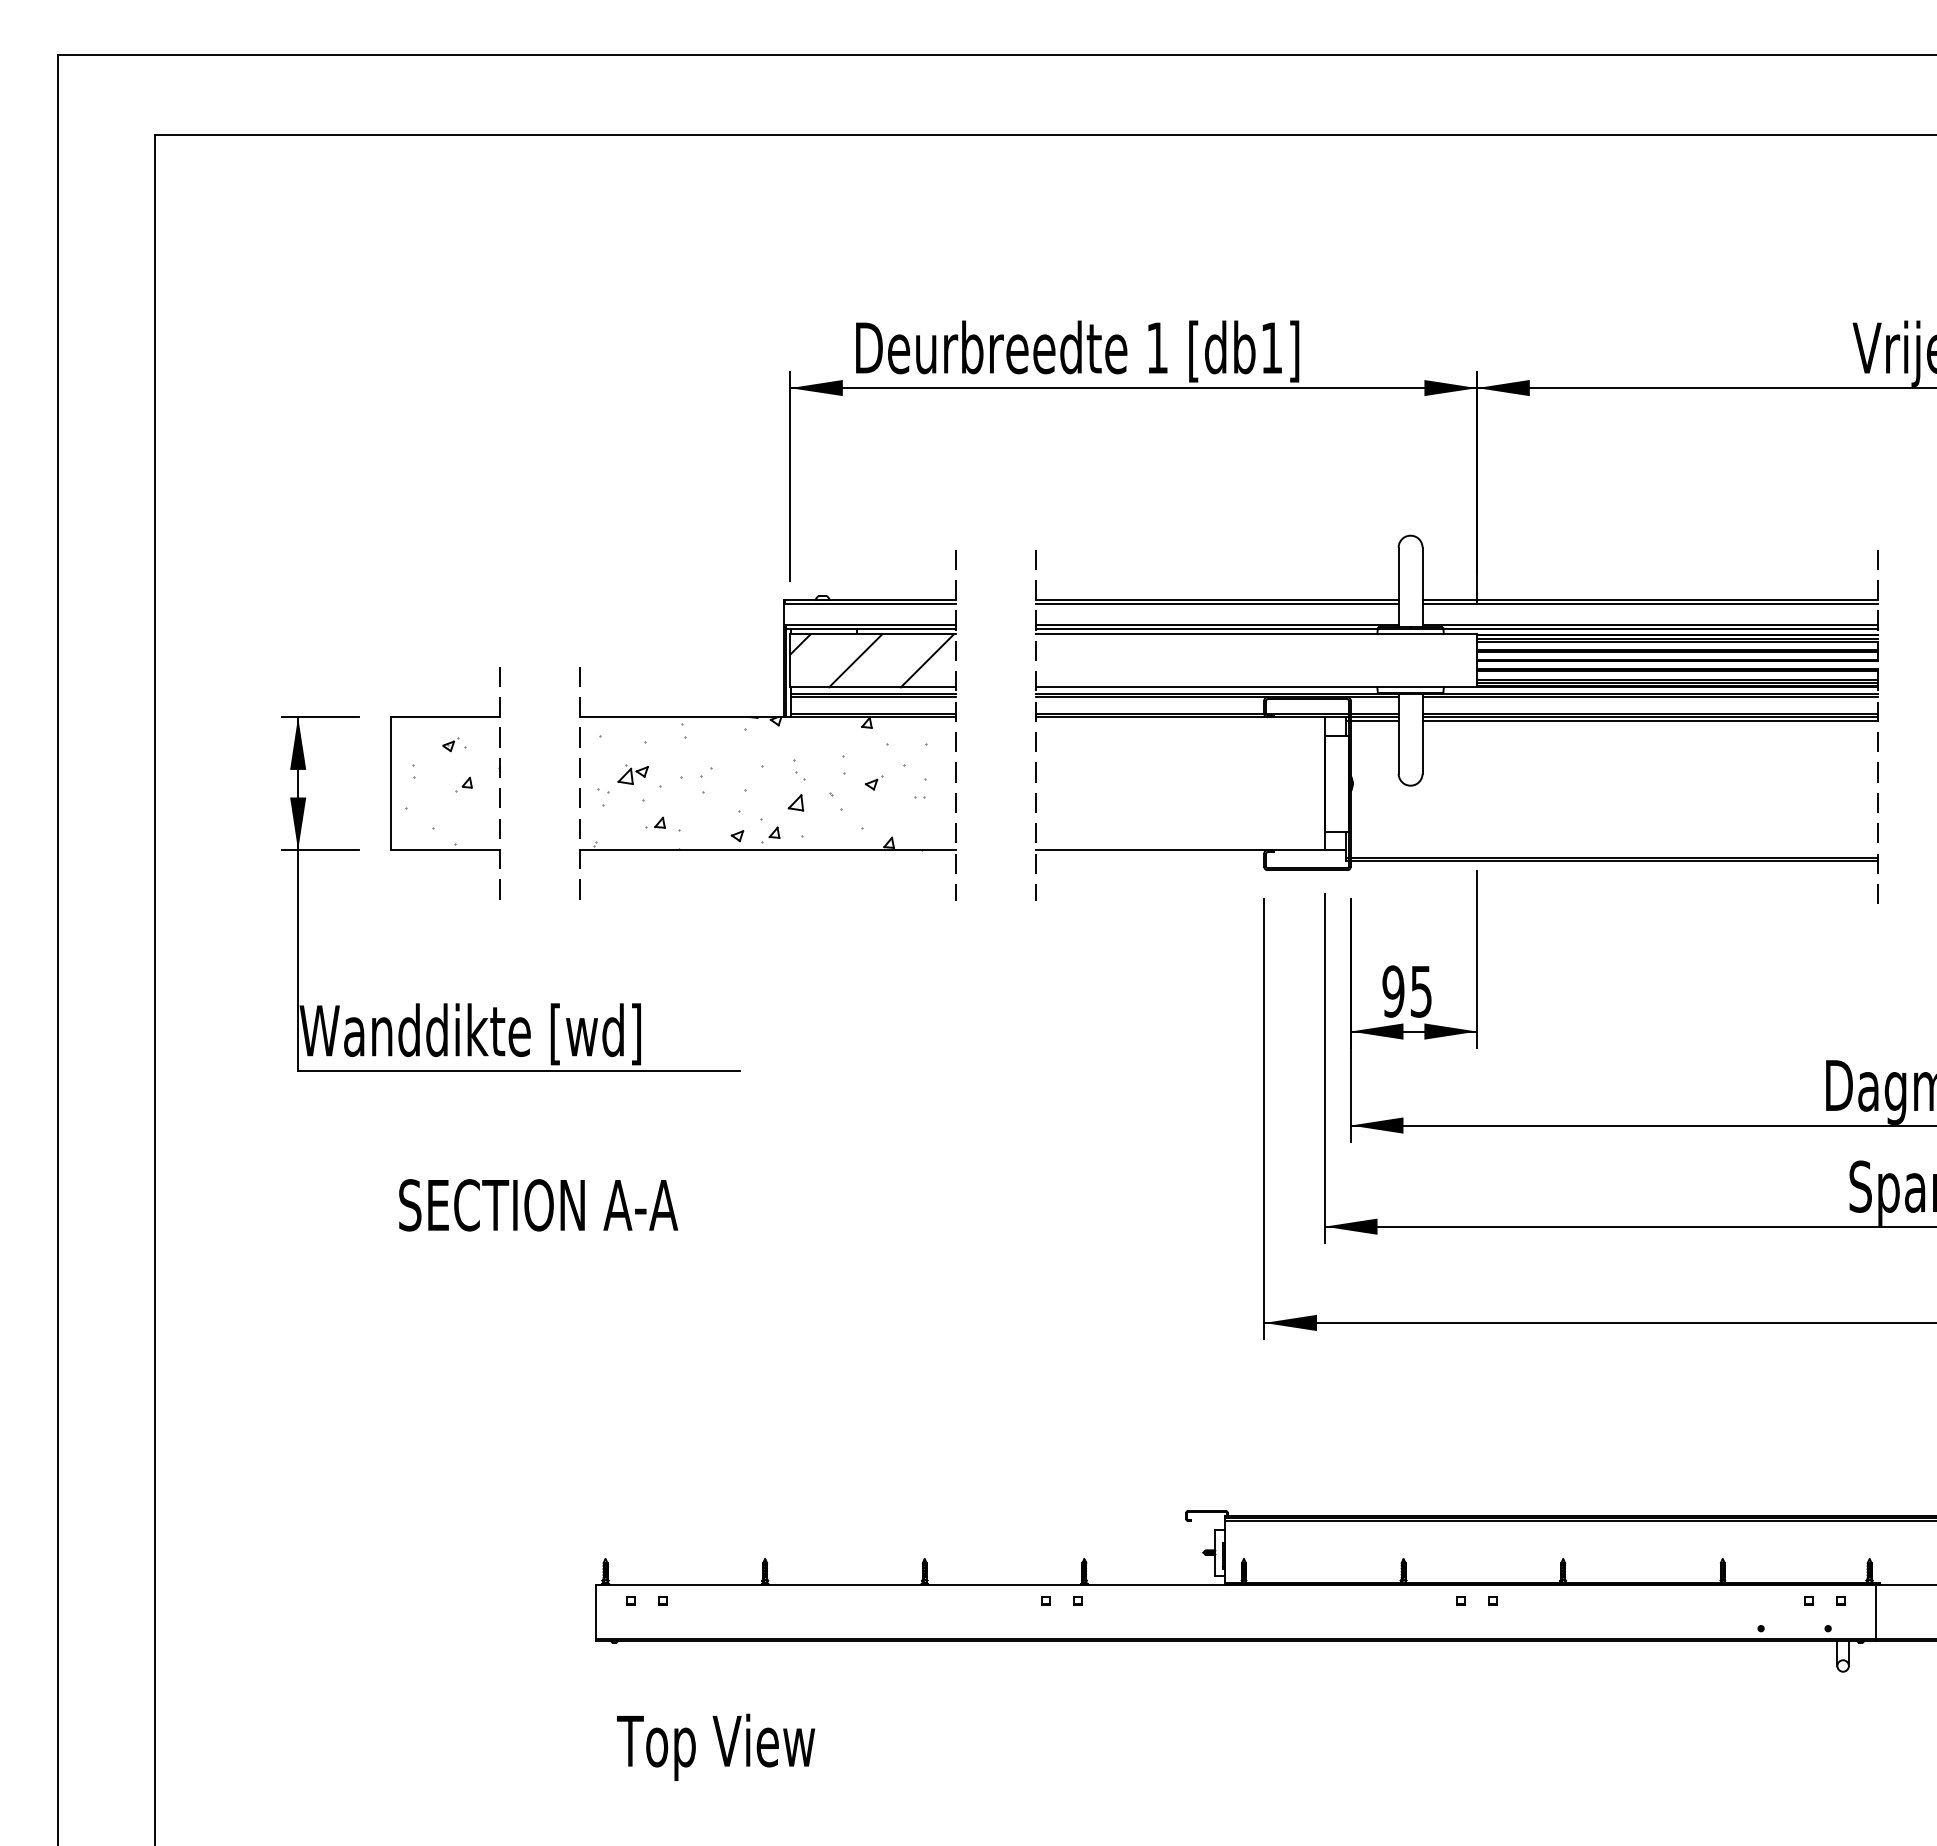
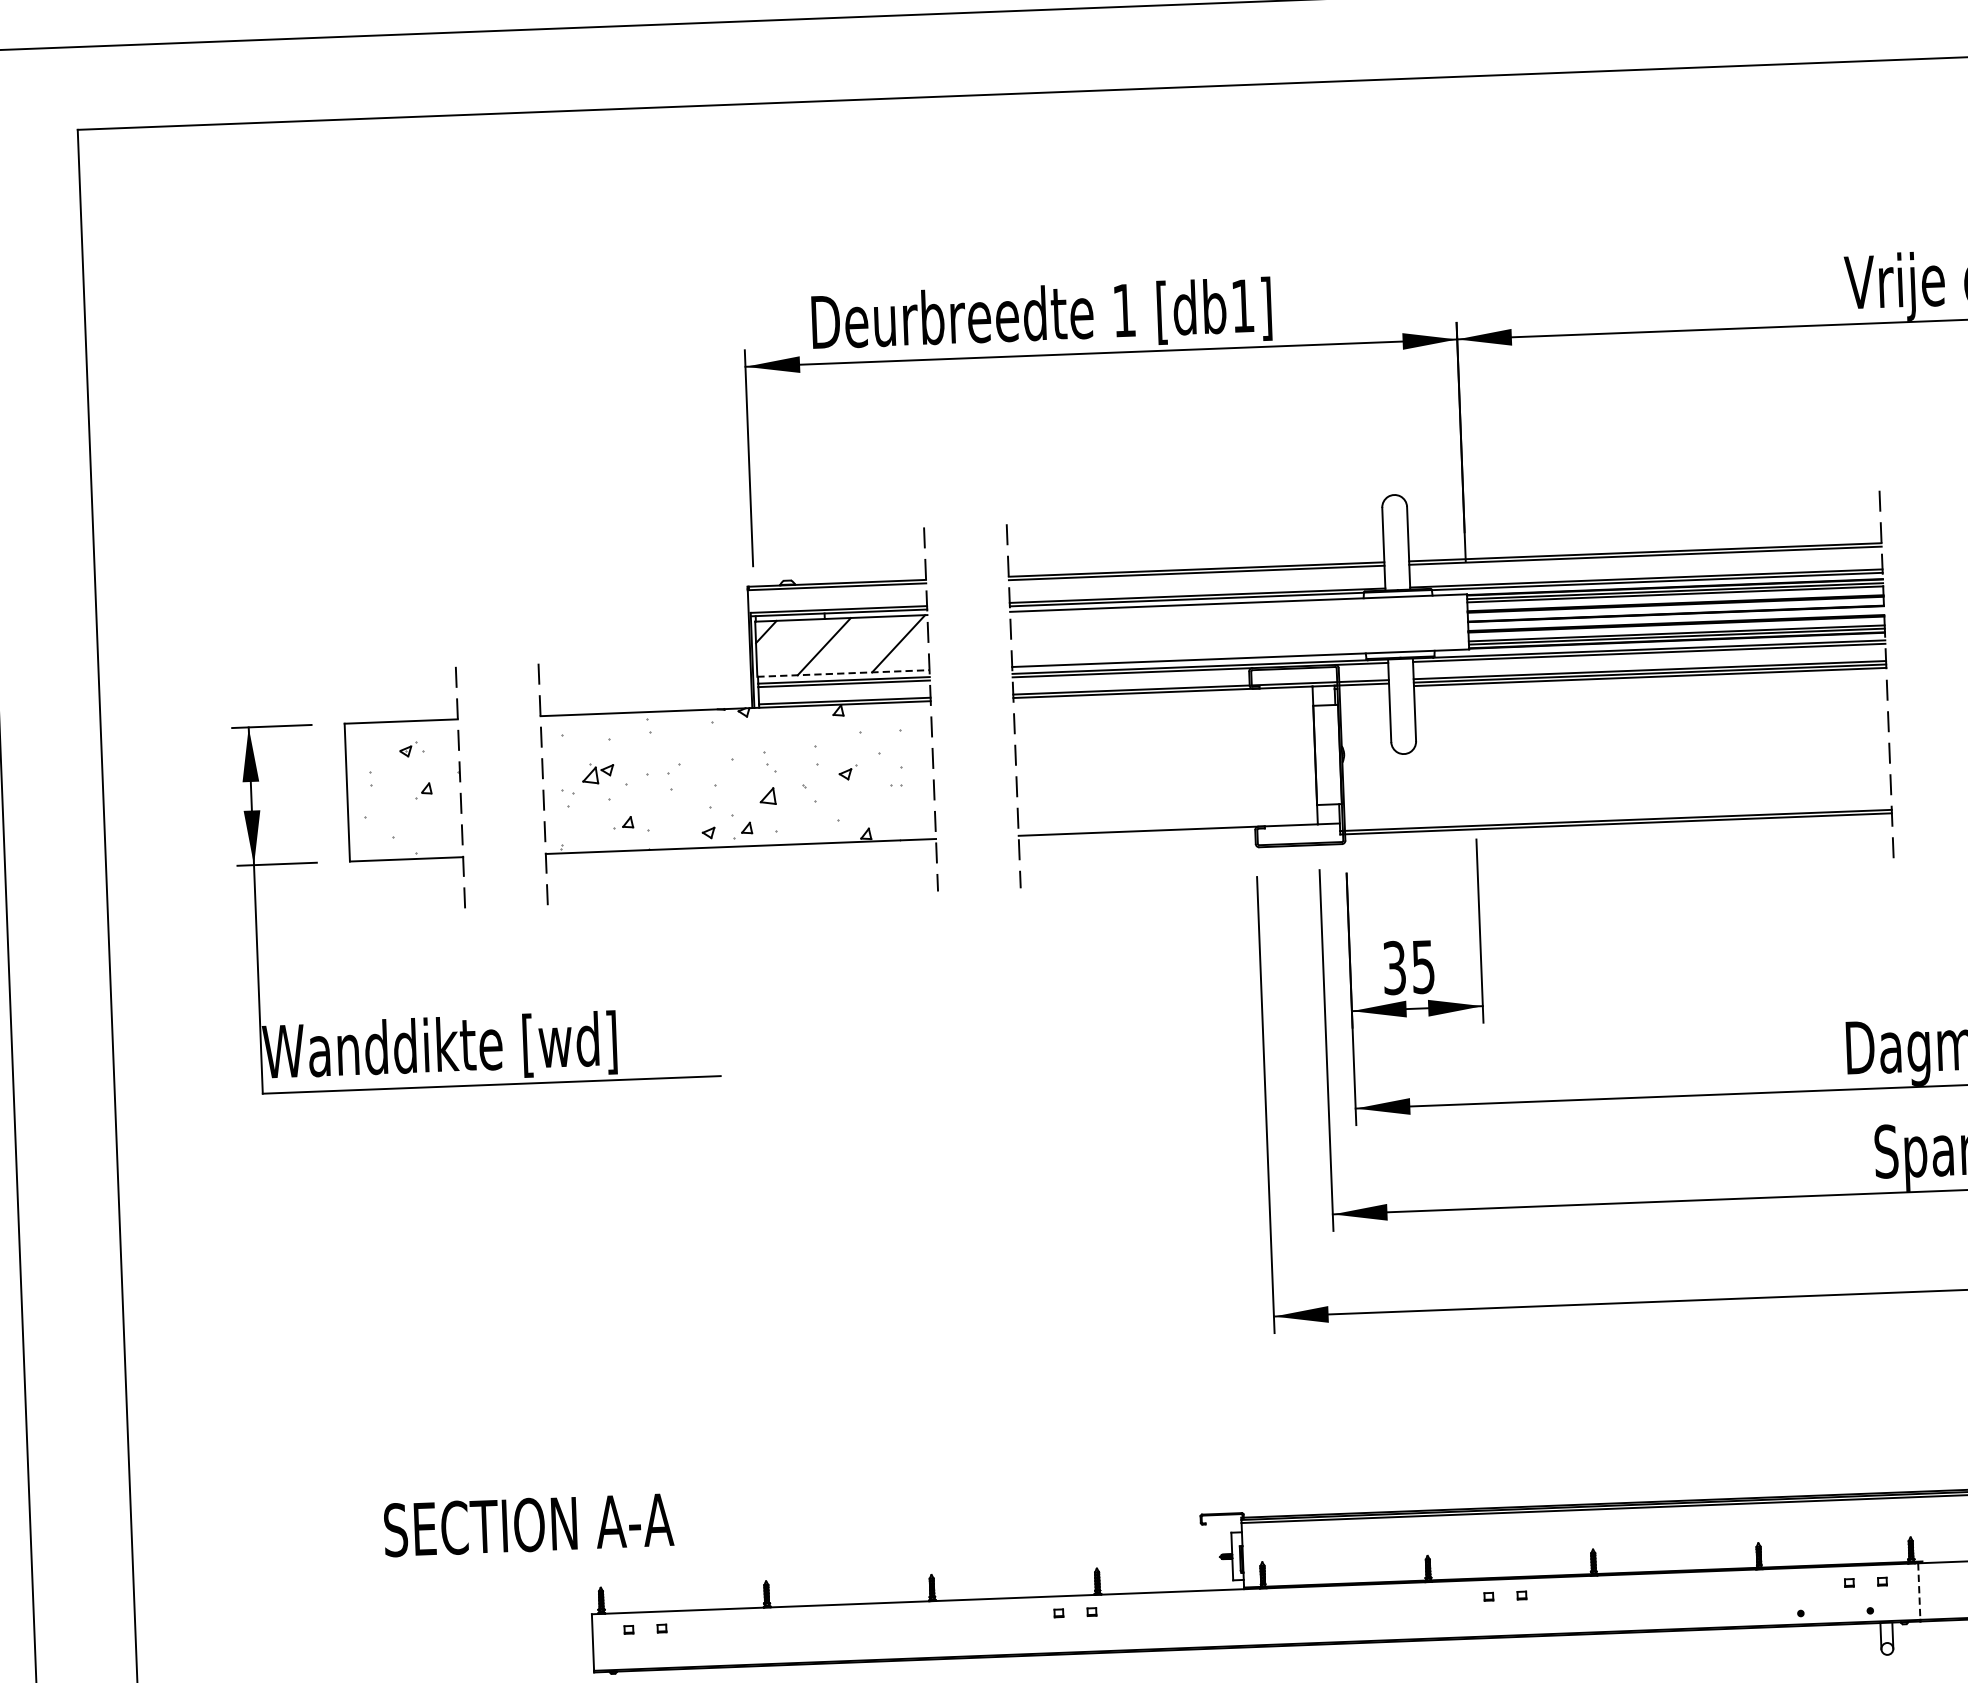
line: (873, 687) -> (843, 673), solid -> dashed
line: (1374, 720) -> (1364, 687), removed
text: (1393, 991) -> (1394, 967), 95 -> 35
text: (538, 1205) -> (528, 1525), moved
line: (1876, 1612) -> (1919, 1592), solid -> dashed

